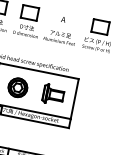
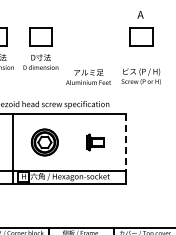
text: (63, 19) -> (140, 14), moved
text: (59, 36) -> (88, 76), moved
text: (96, 44) -> (140, 76), moved
part: (52, 94) -> (94, 142), size x0.6
line: (74, 99) -> (125, 142), solid -> dashed

